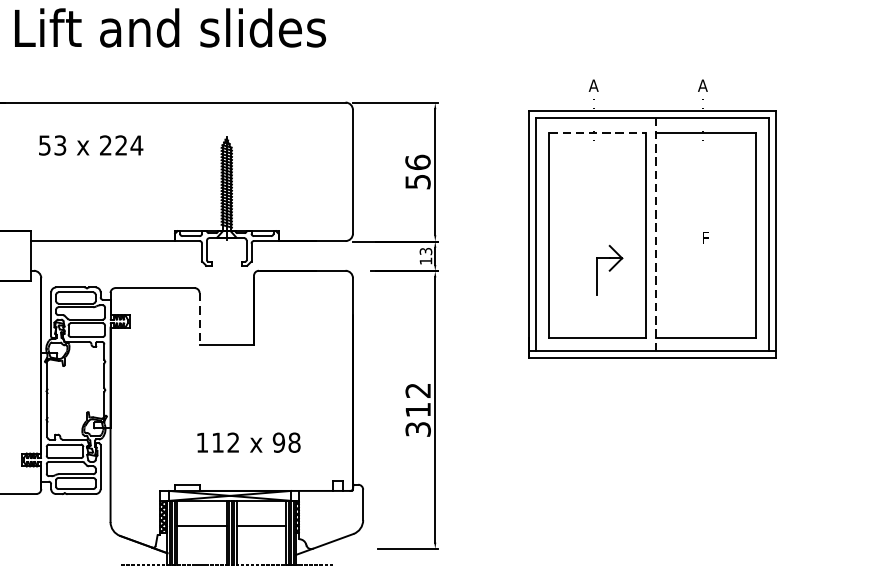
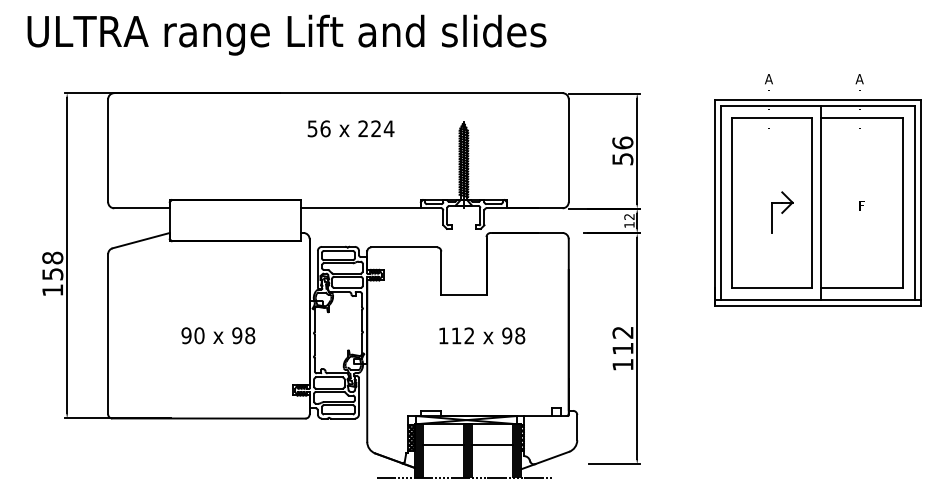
line: (598, 133) -> (772, 118), dashed -> solid
text: (60, 145) -> (325, 128), 53 -> 56
line: (655, 235) -> (820, 203), dashed -> solid
text: (426, 250) -> (629, 216), 13 -> 12
part: (610, 270) -> (782, 212), moved
line: (199, 319) -> (441, 273), dashed -> solid
text: (417, 428) -> (622, 364), 312 -> 112
text: (249, 442) -> (482, 335), moved

